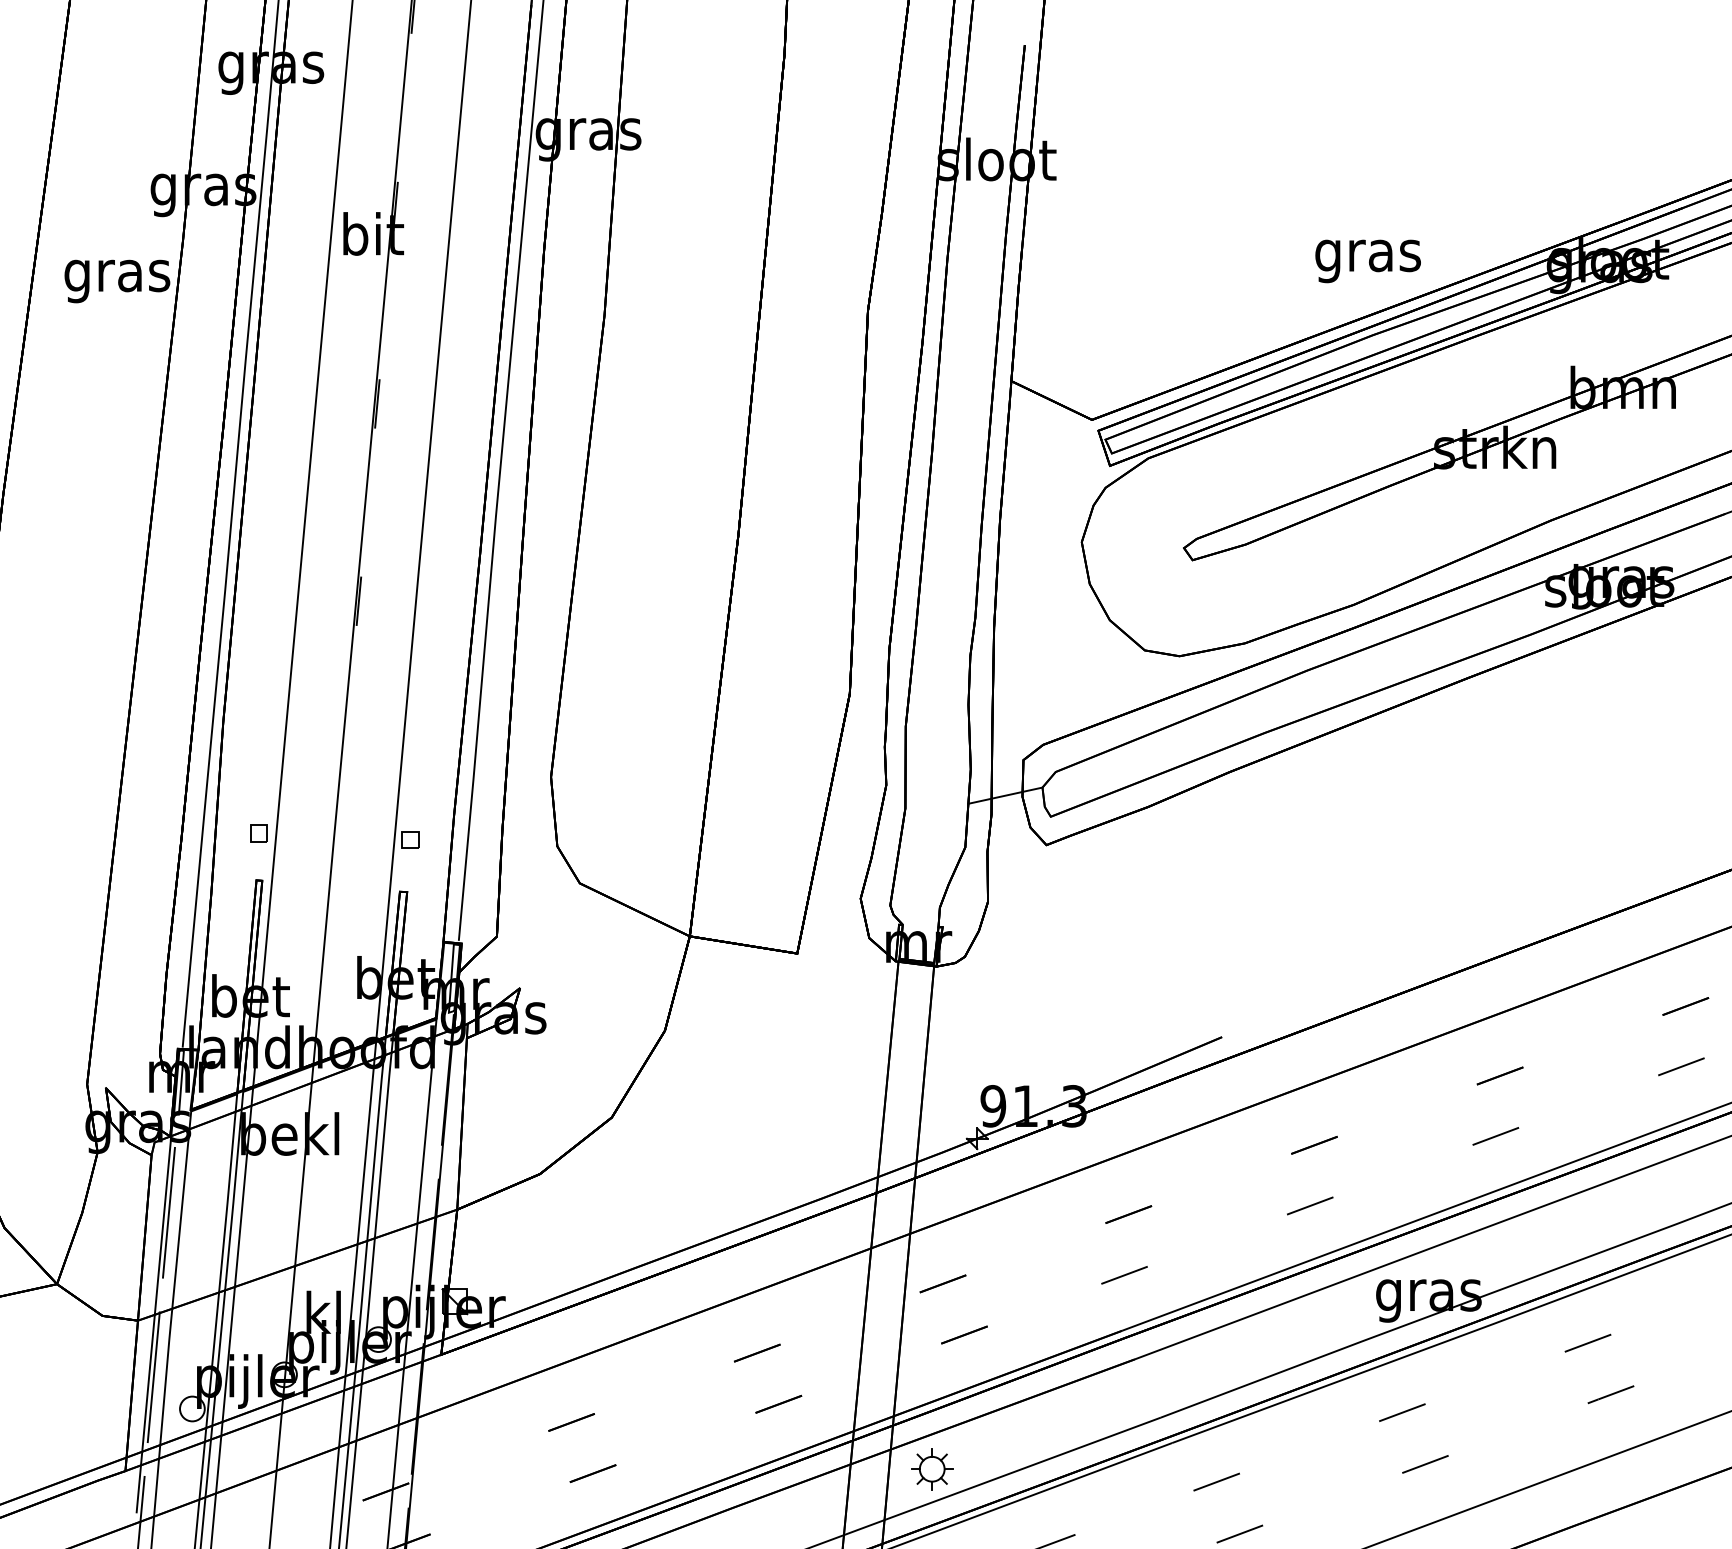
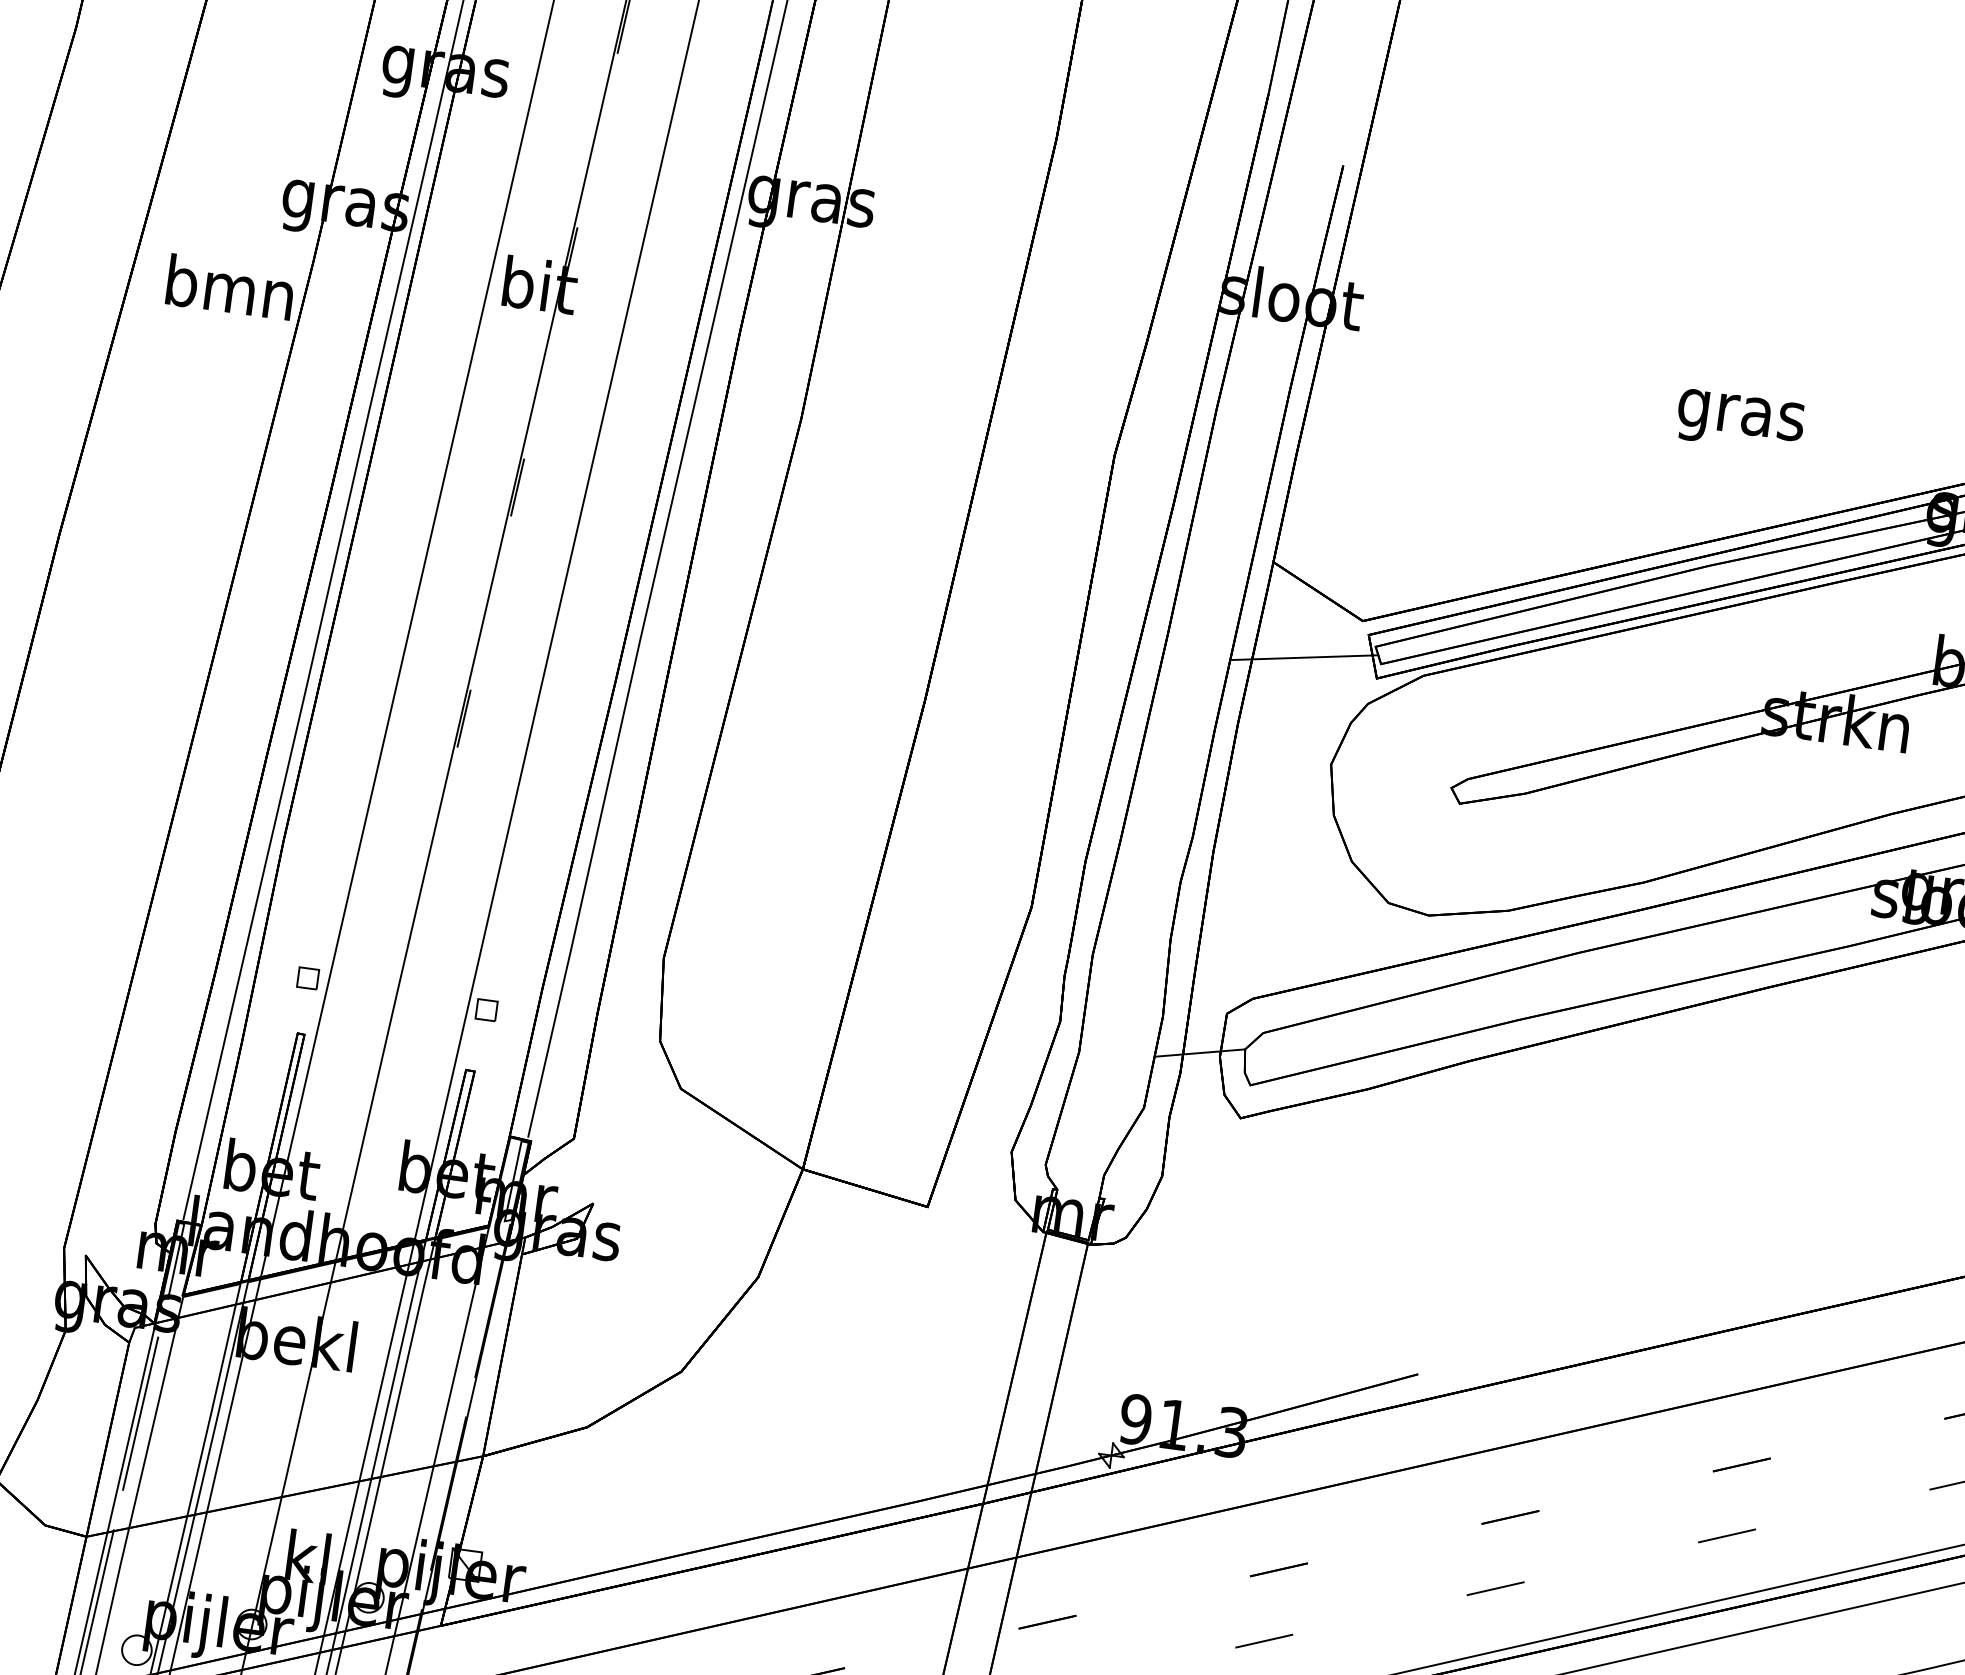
text: (1367, 261) -> (1739, 421), moved
text: (117, 275) -> (229, 293), gras -> bmn
line: (1047, 456) -> (1304, 657), added

